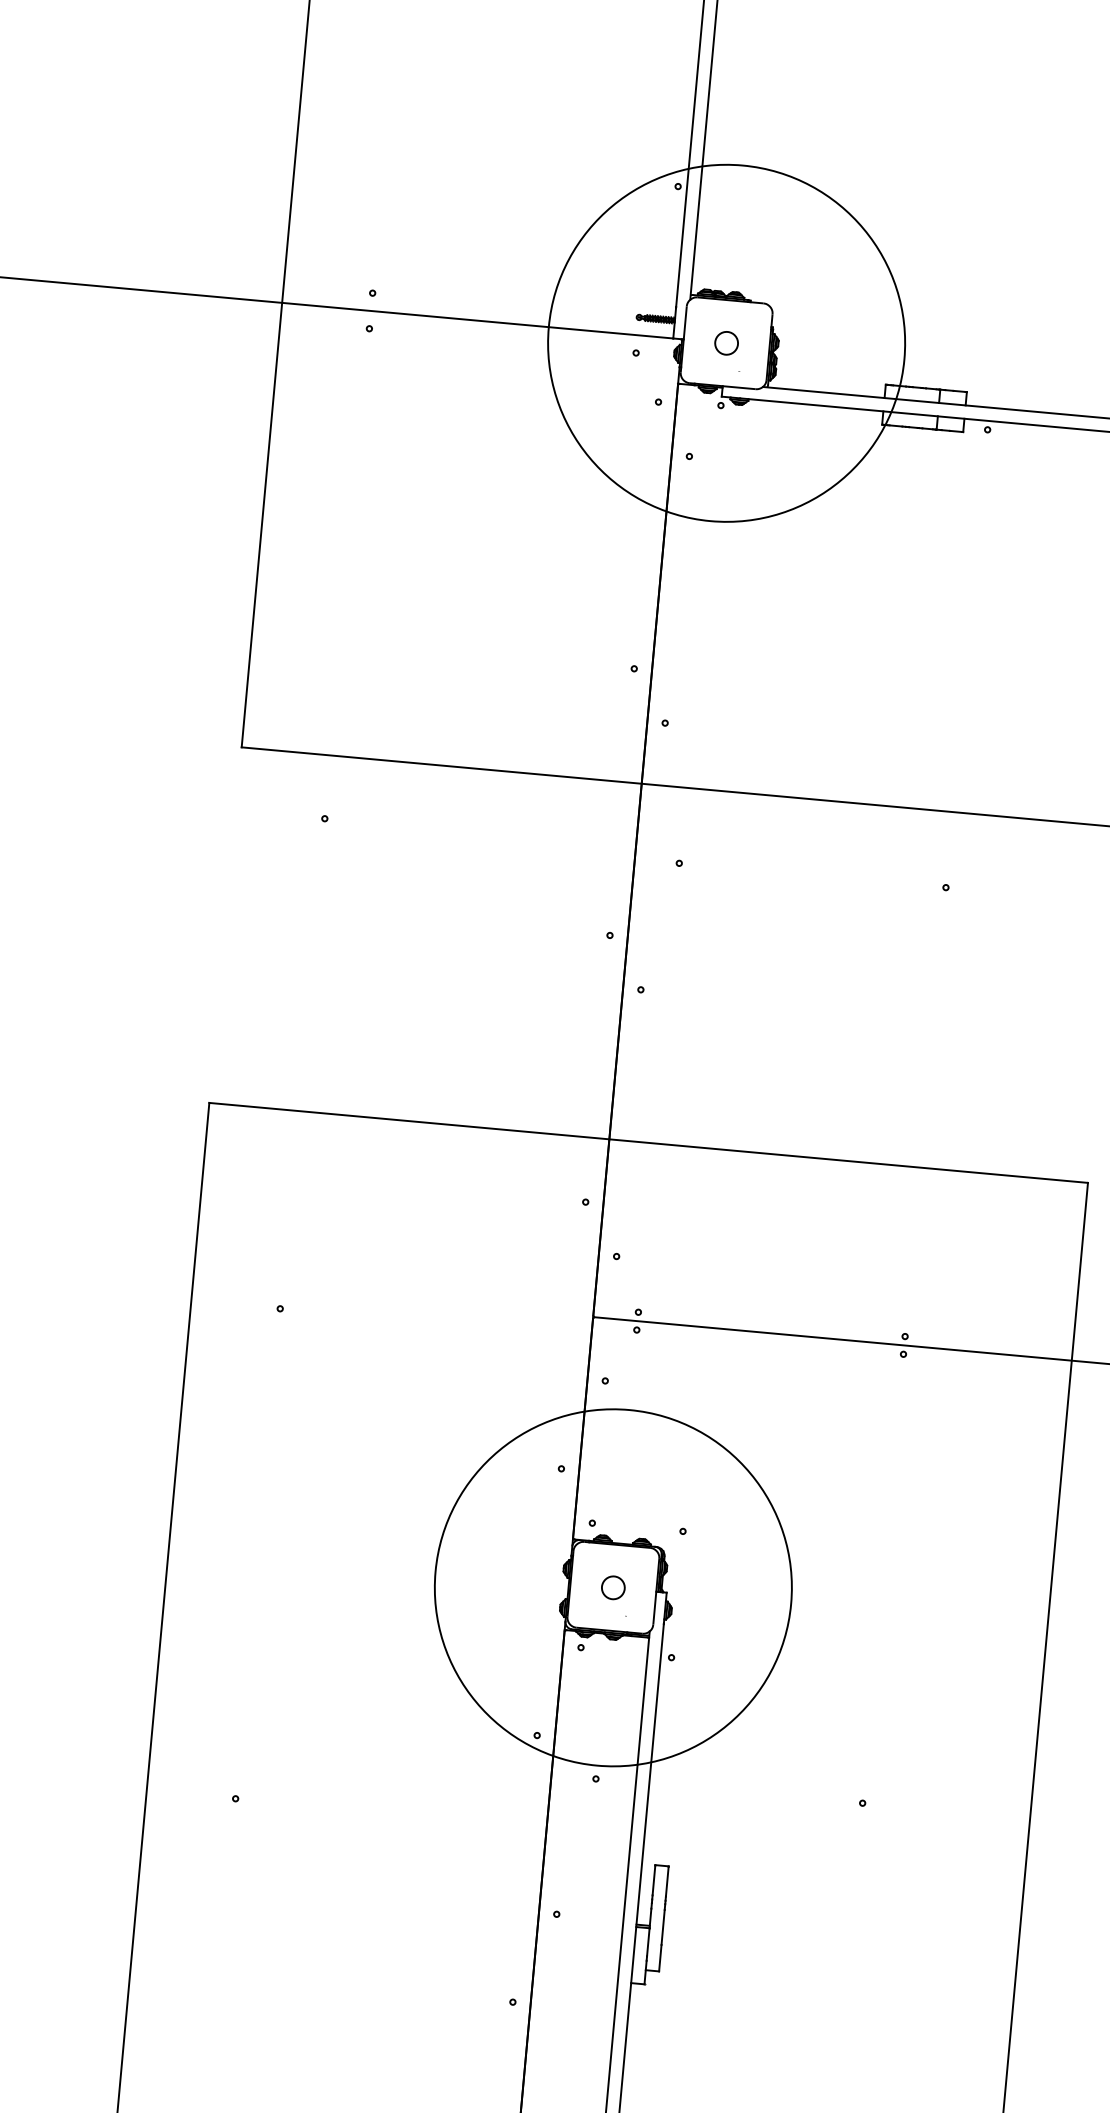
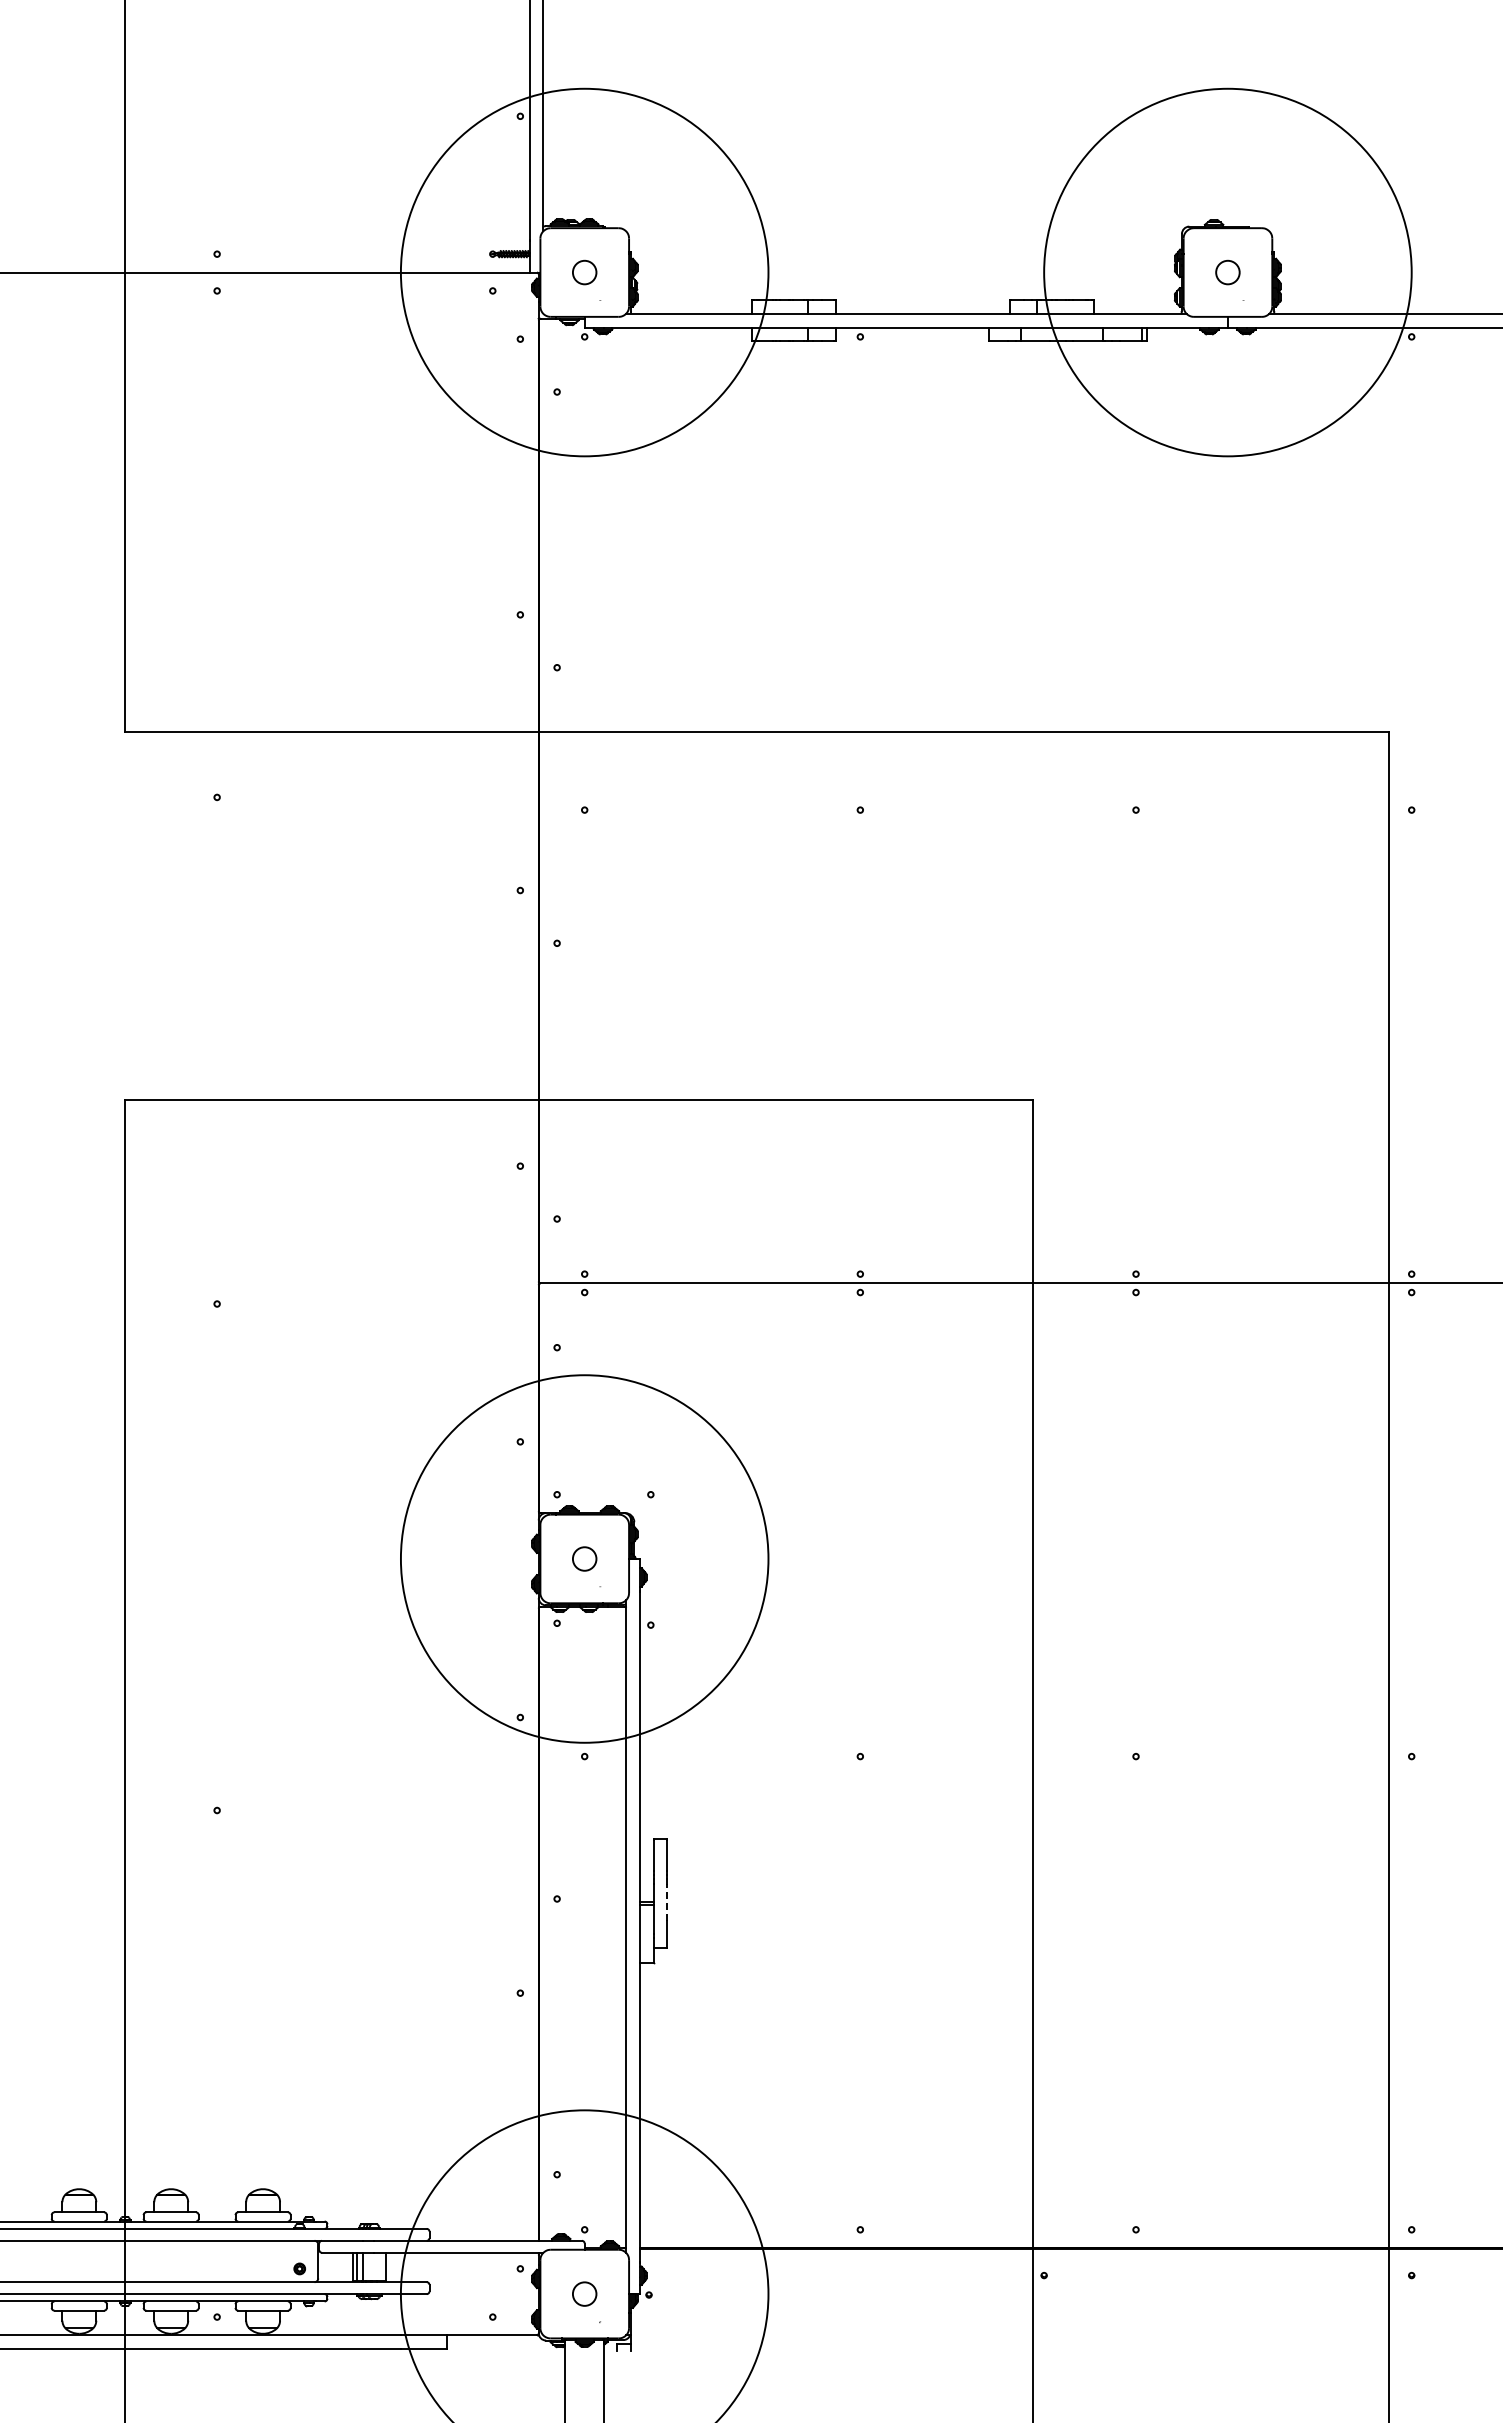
line: (663, 1927) -> (667, 1902), solid -> dashed

